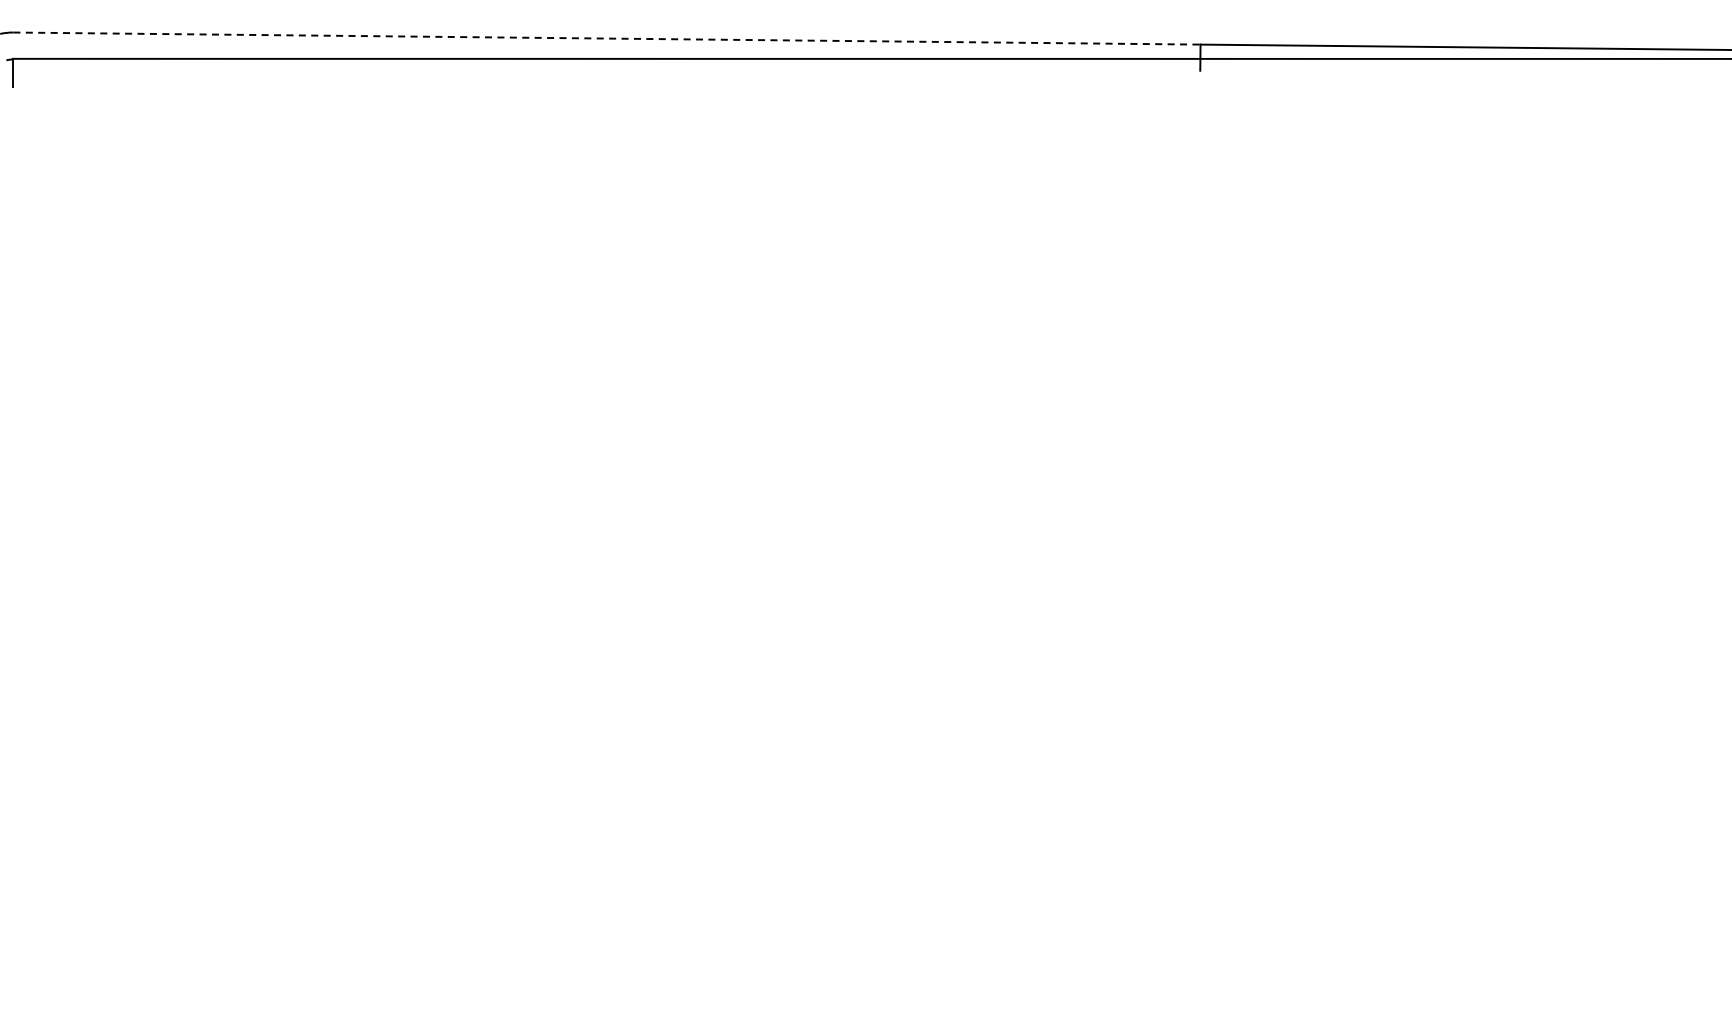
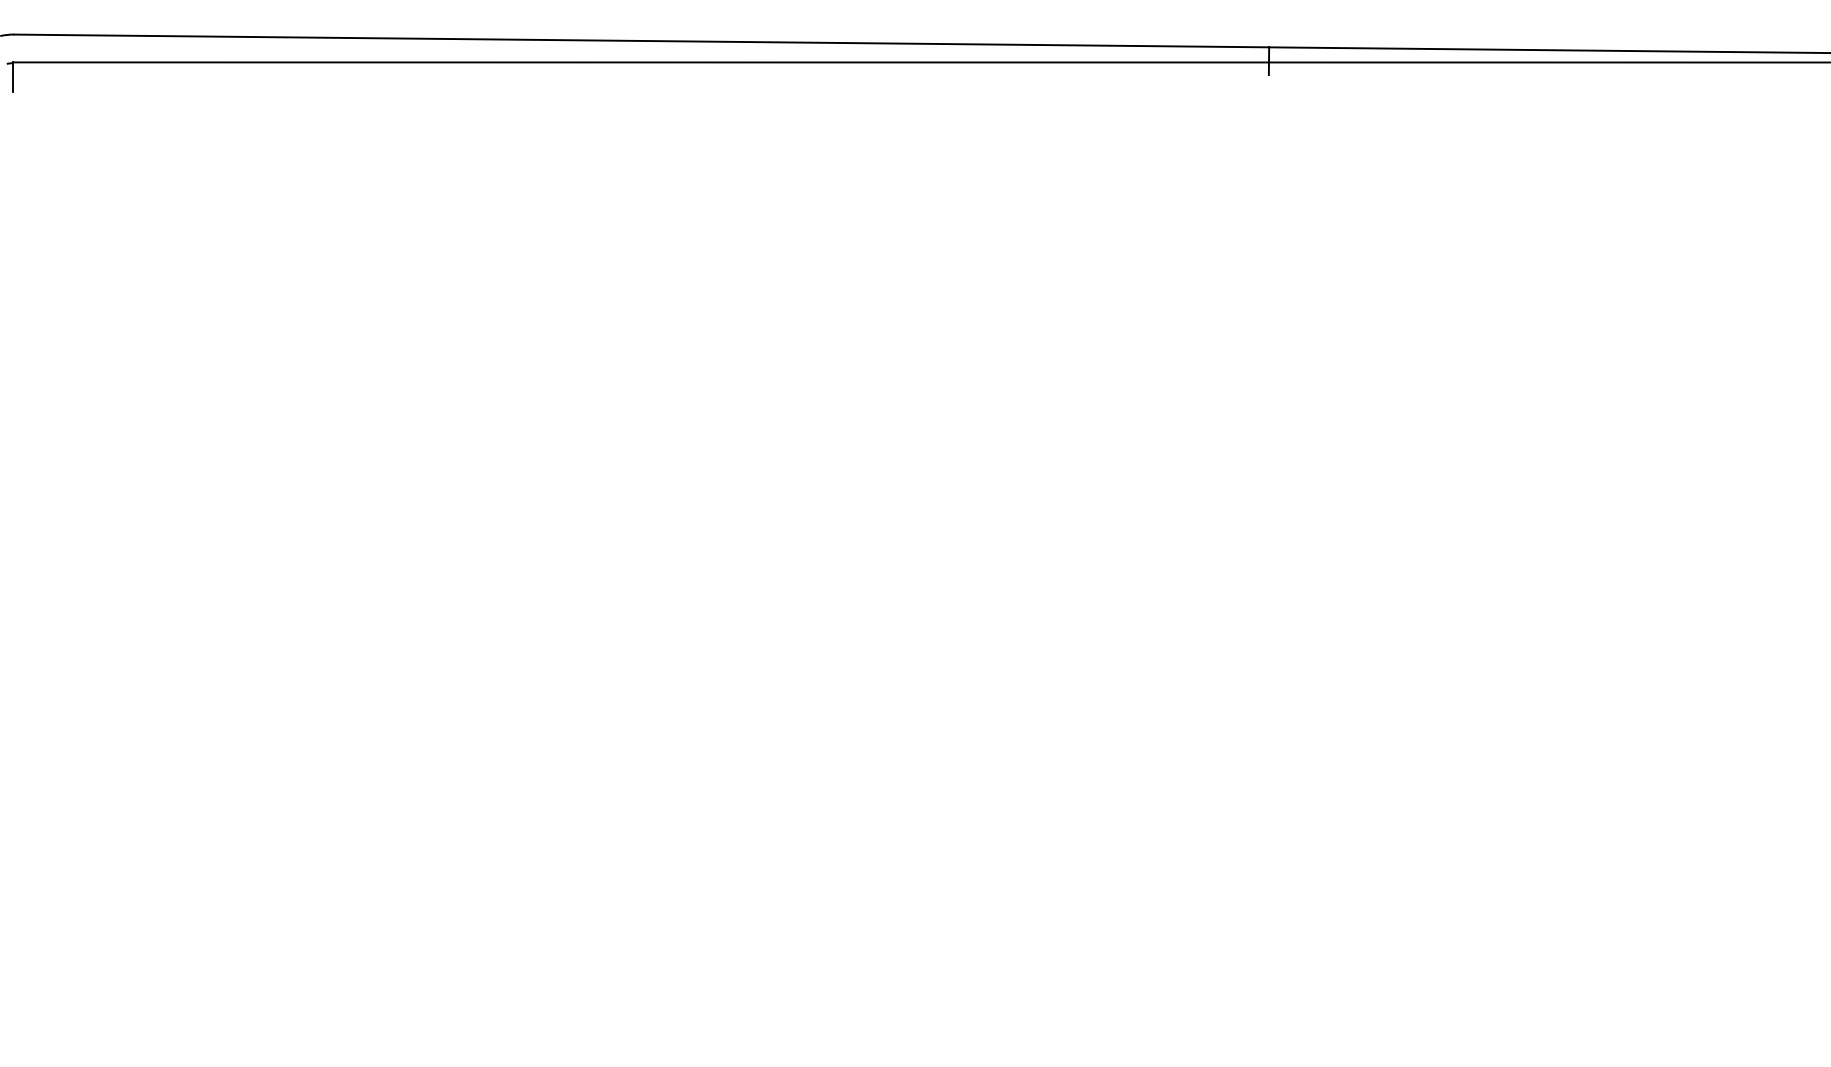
line: (606, 38) -> (641, 40), dashed -> solid

